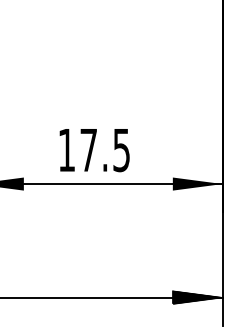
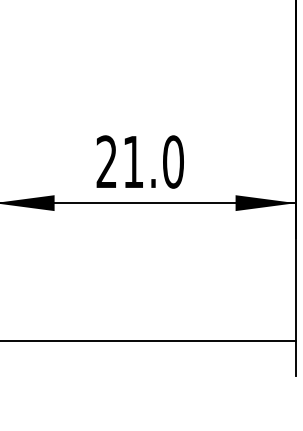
text: (93, 149) -> (139, 161), 17.5 -> 21.0
hatch: (197, 297) -> (265, 340), removed

